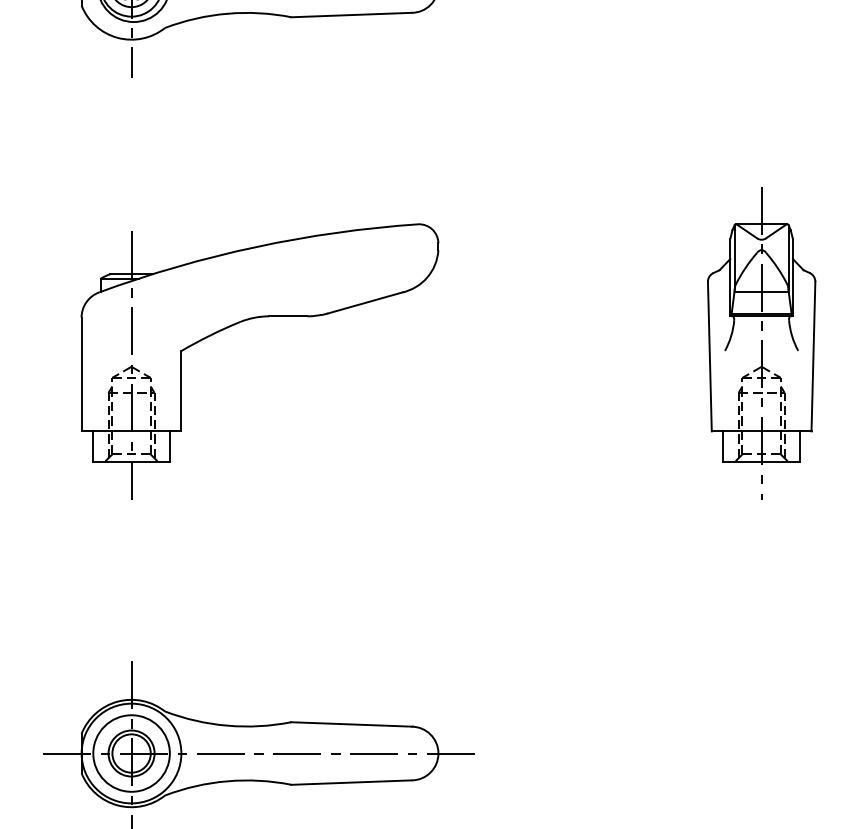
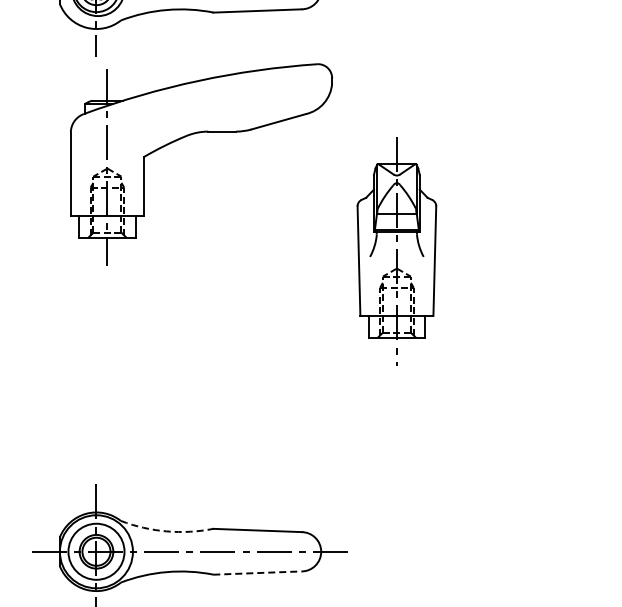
part: (246, 321) -> (191, 135), moved
part: (761, 343) -> (396, 251), moved
arc: (227, 725) -> (166, 531), solid -> dashed
line: (351, 783) -> (257, 573), solid -> dashed

